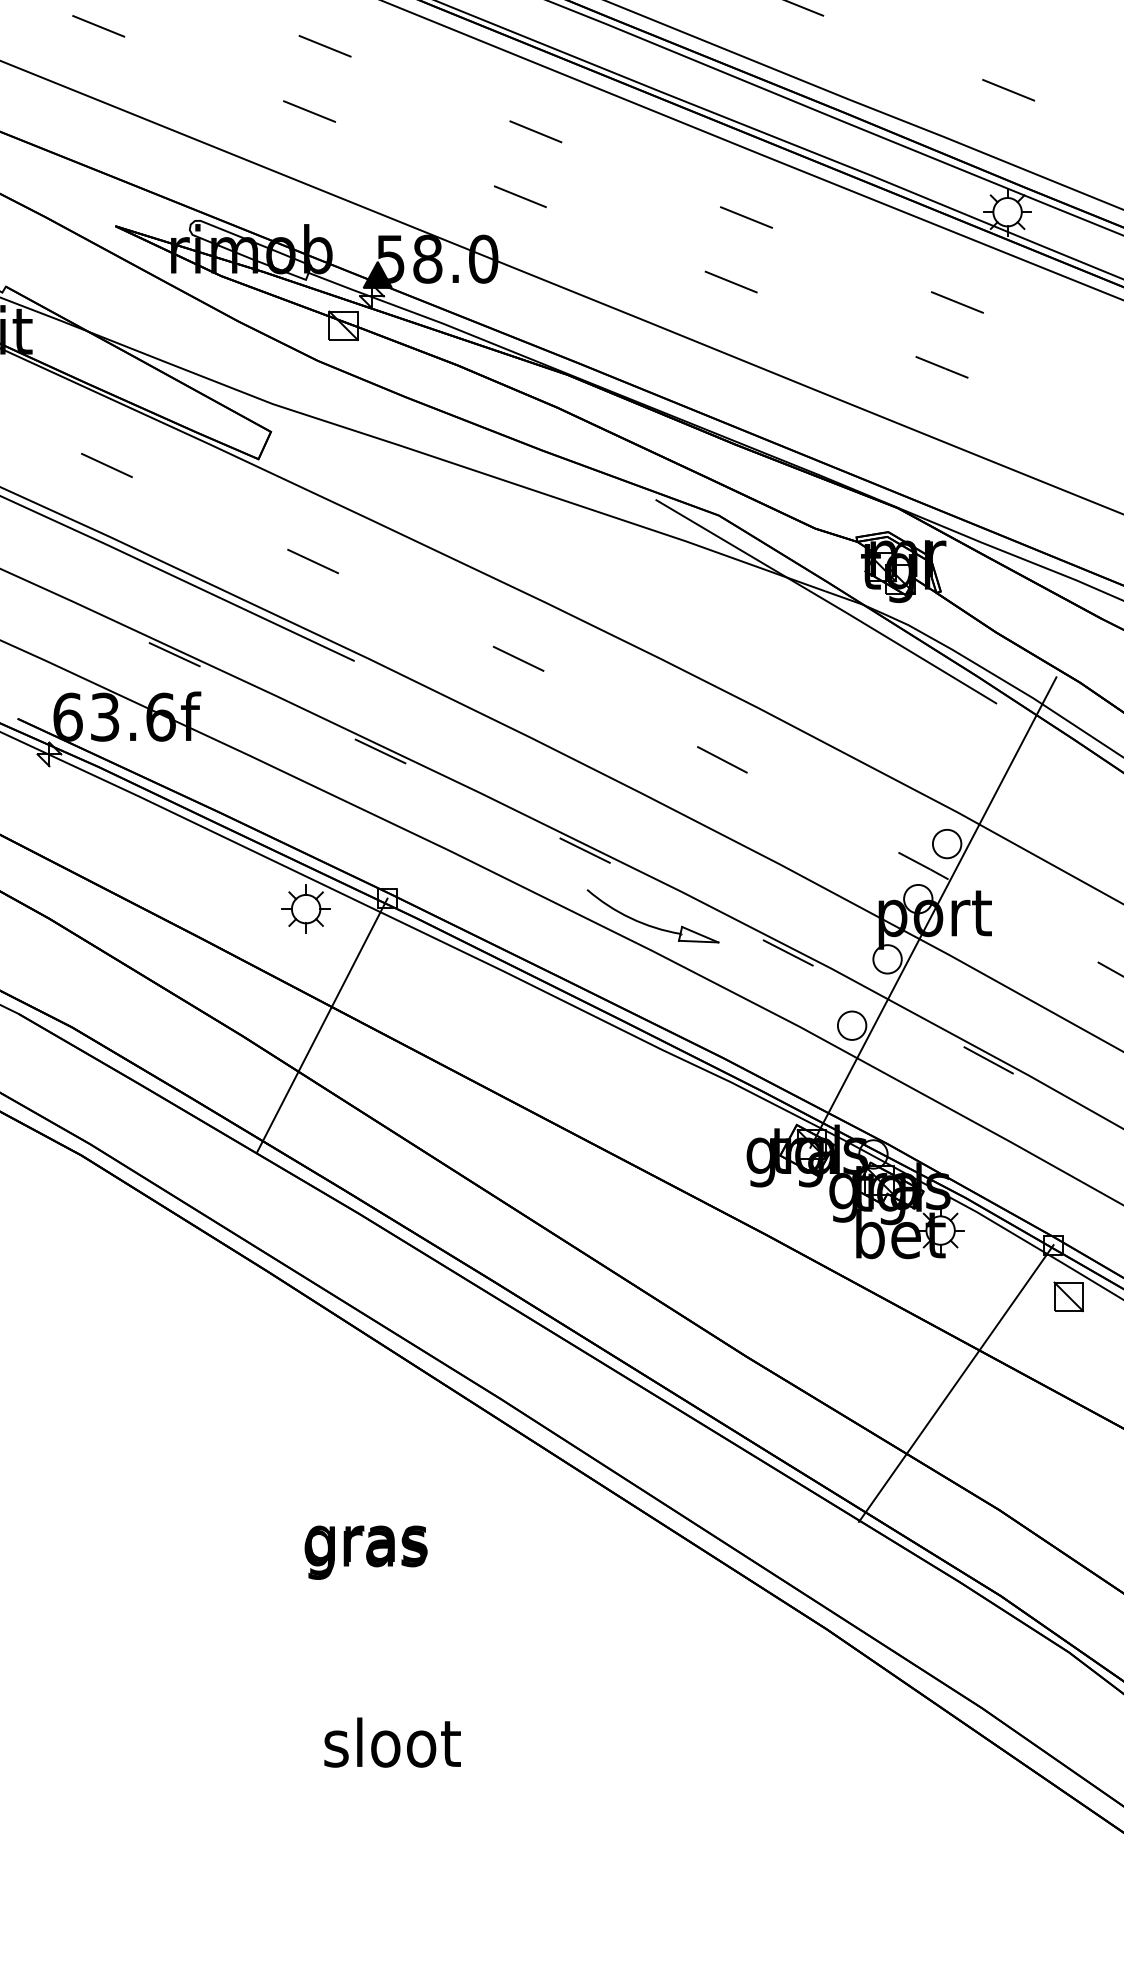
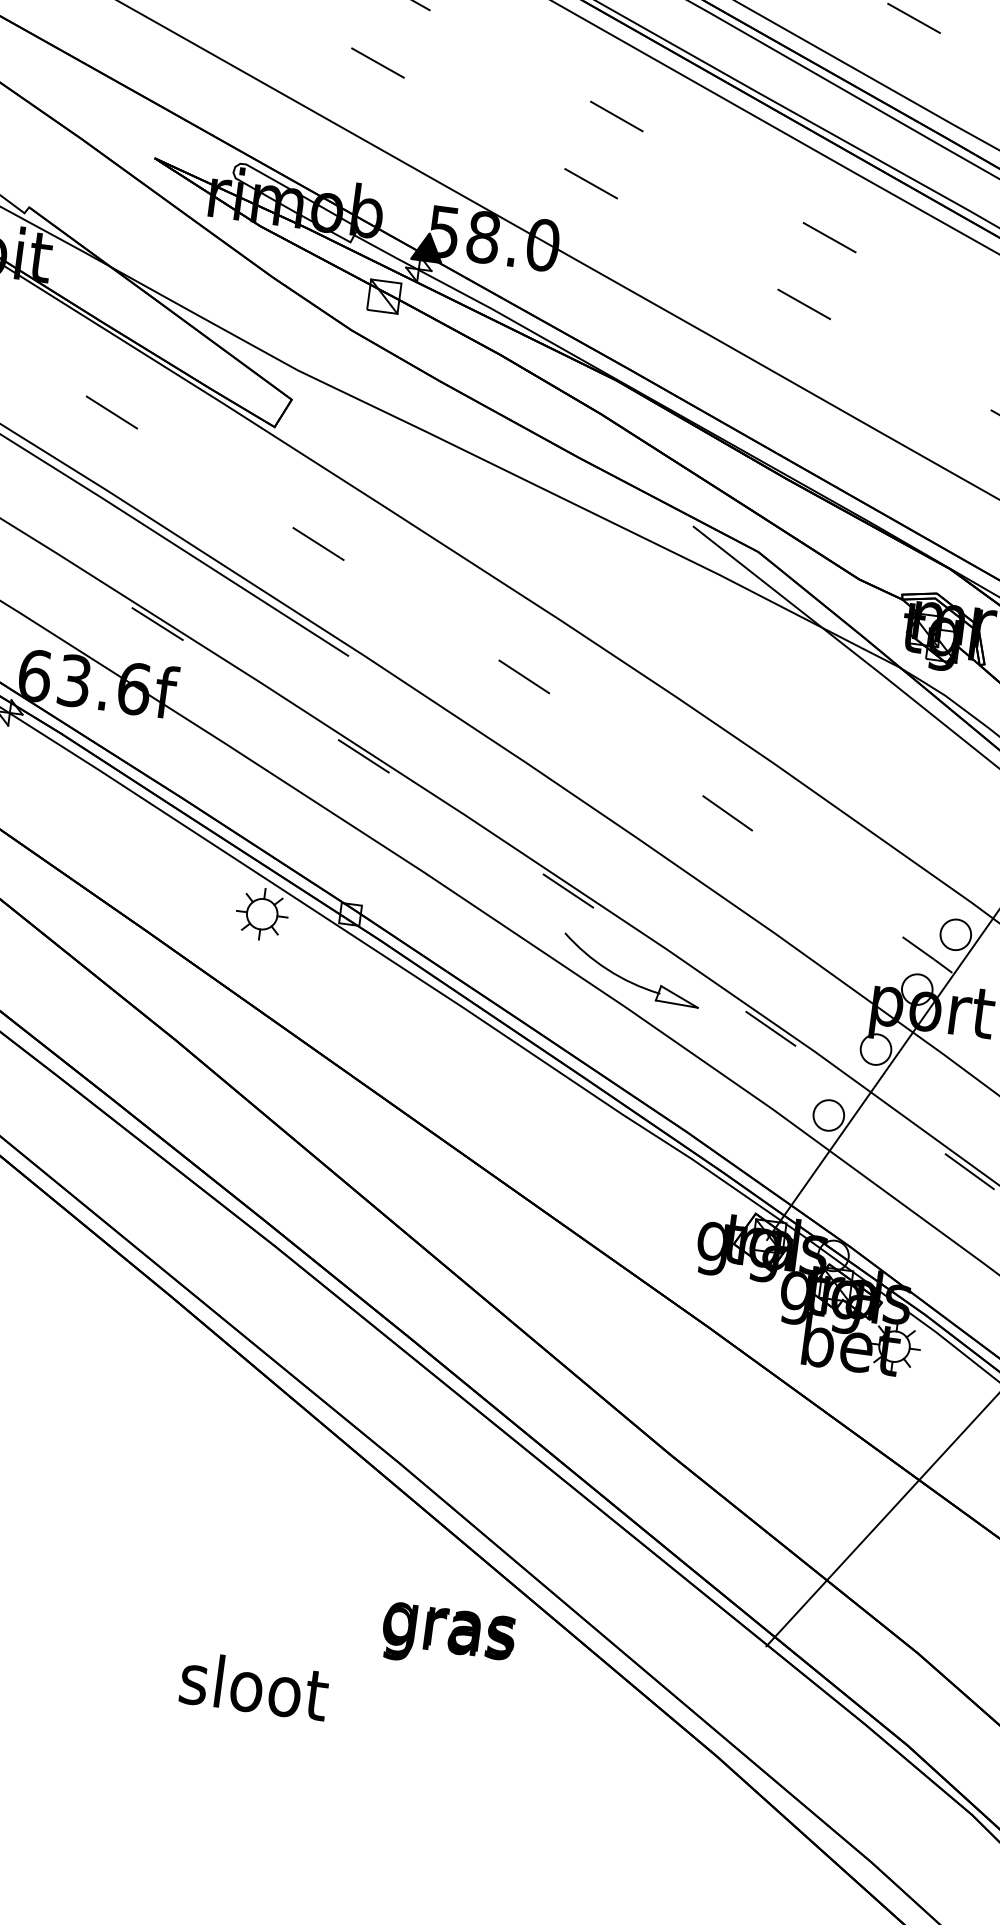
line: (322, 1025) -> (263, 1040), removed
text: (365, 1552) -> (447, 1637), moved
text: (392, 1742) -> (254, 1685), moved

